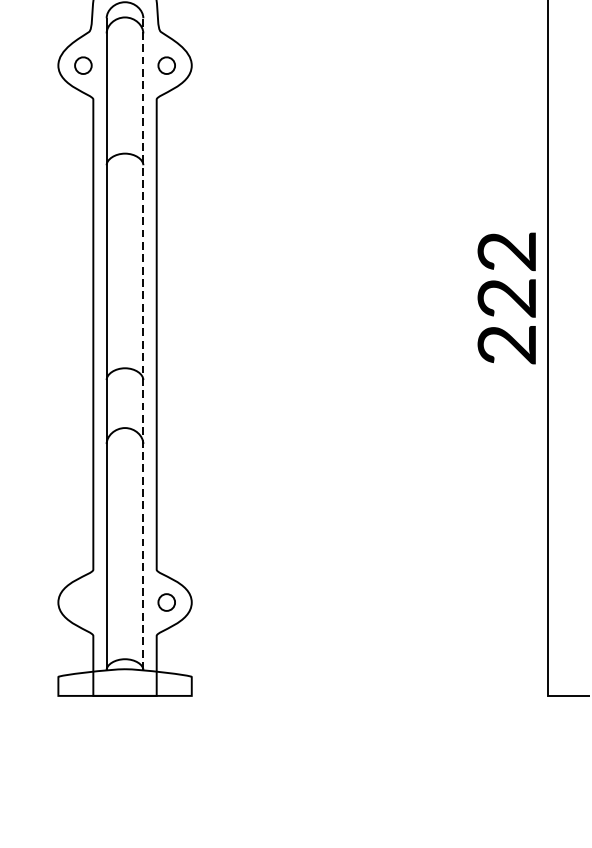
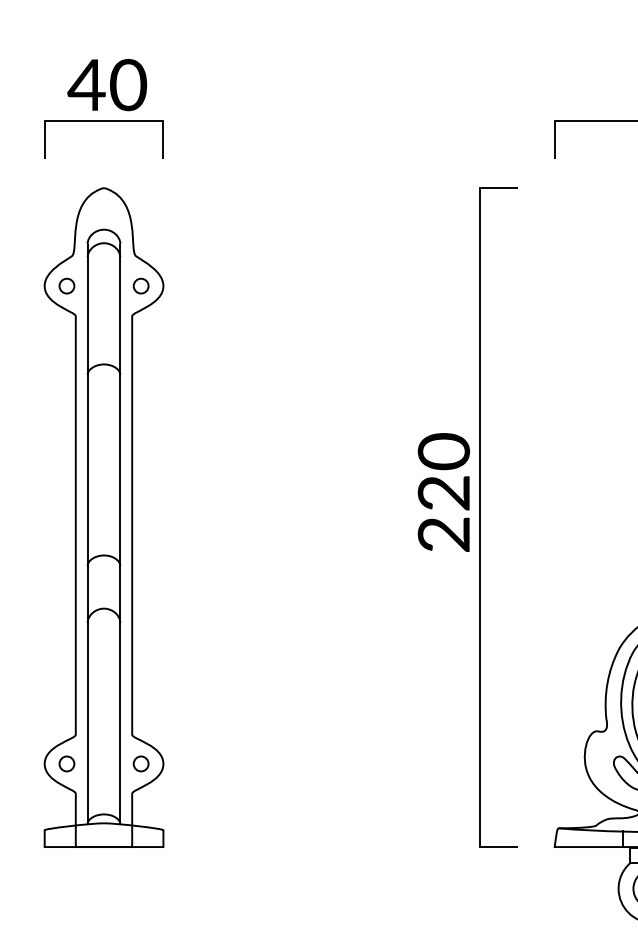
text: (507, 251) -> (444, 451), 222 -> 220
line: (143, 343) -> (120, 533), dashed -> solid
part: (82, 602) -> (66, 763), added

